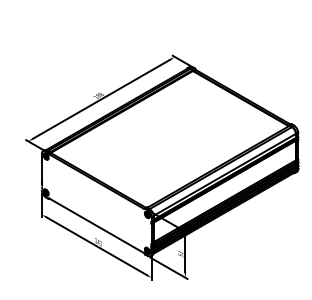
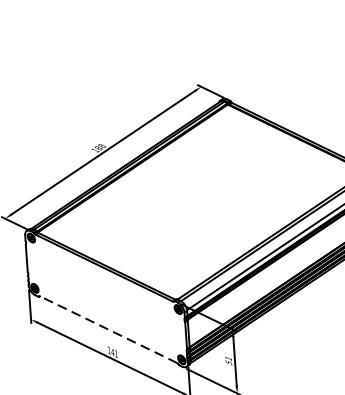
line: (96, 225) -> (108, 329), solid -> dashed

